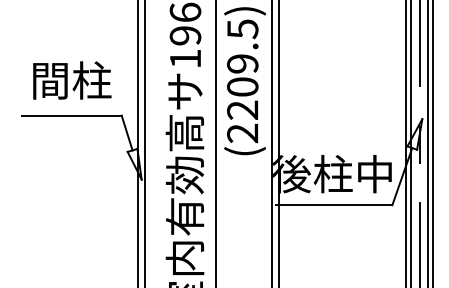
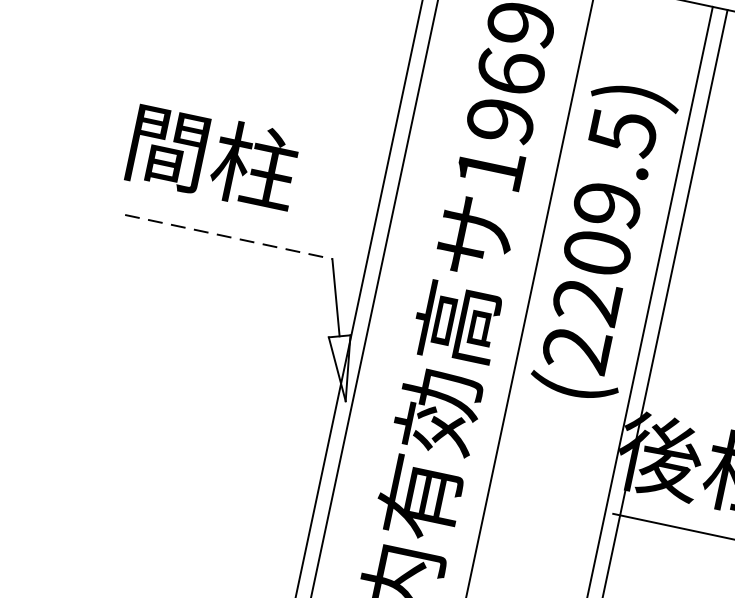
text: (72, 80) -> (214, 157), moved
line: (71, 115) -> (227, 236), solid -> dashed

